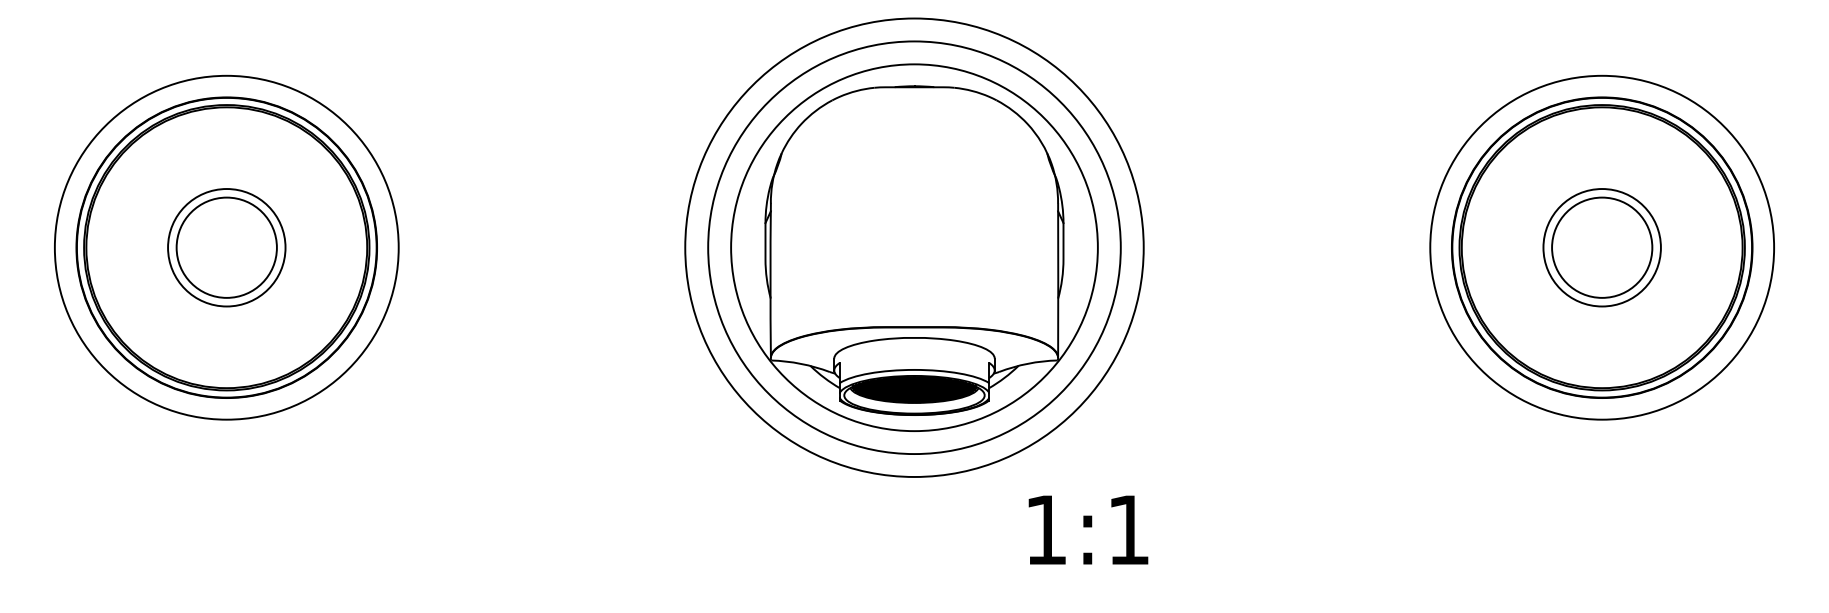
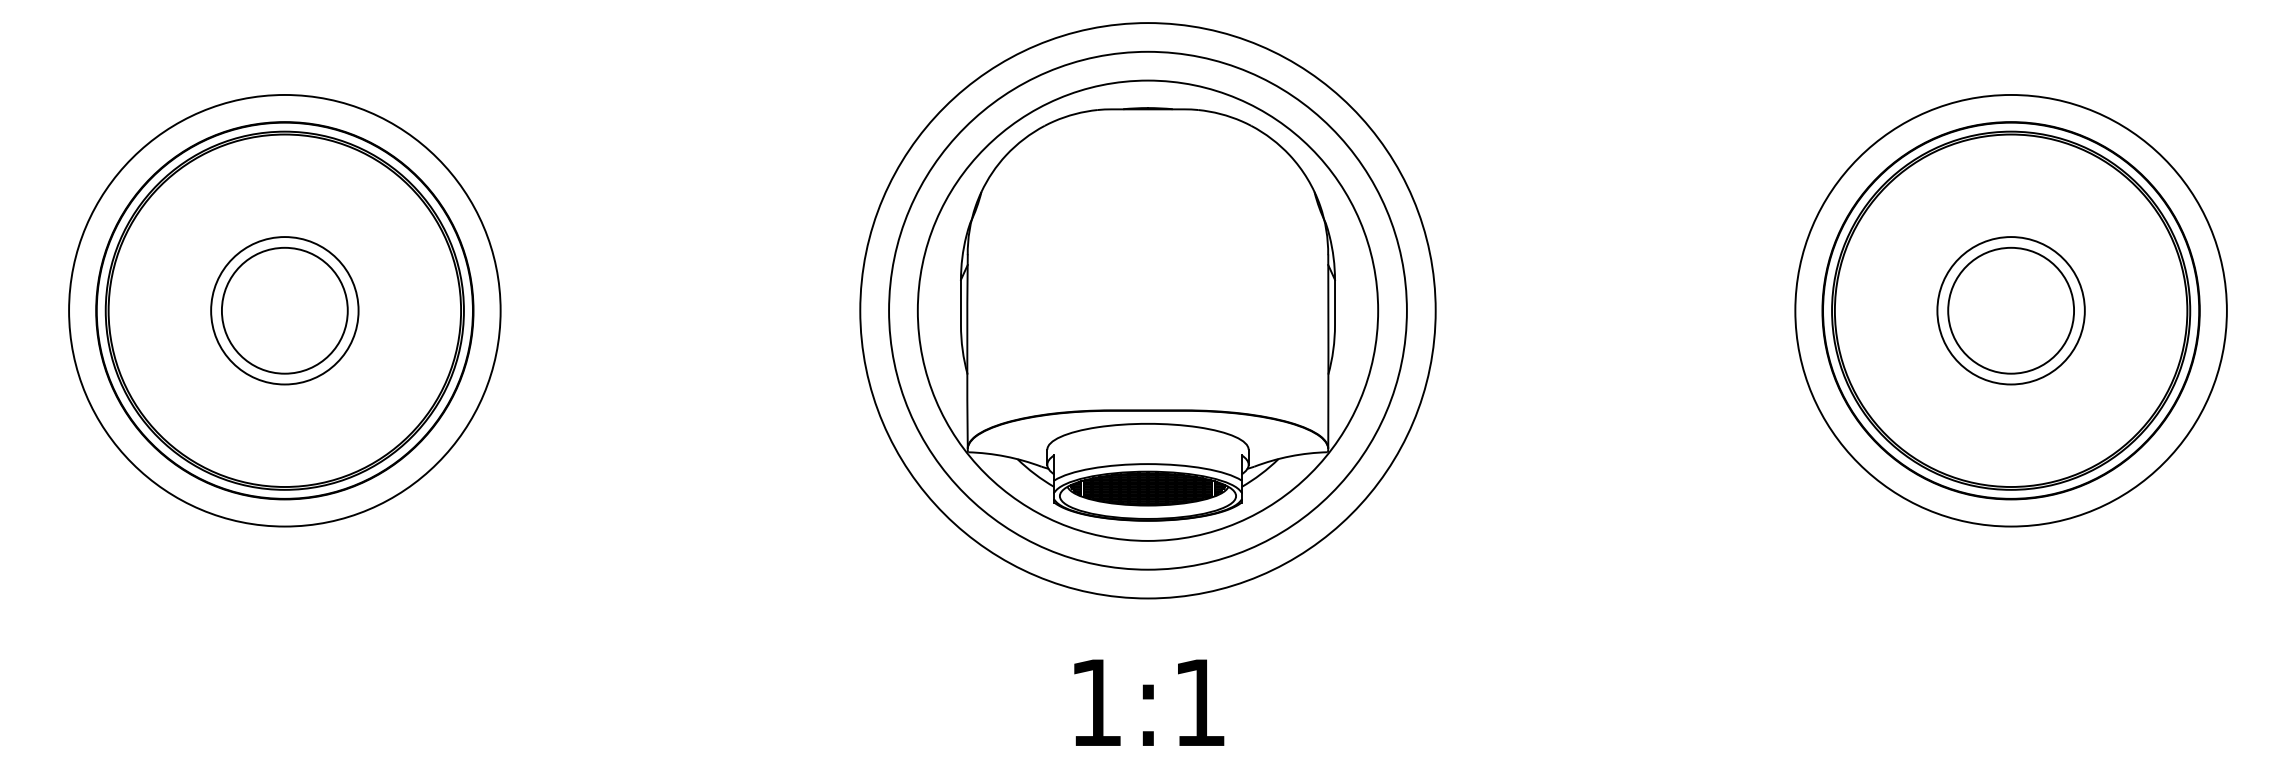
text: (1088, 529) -> (1149, 702), moved

